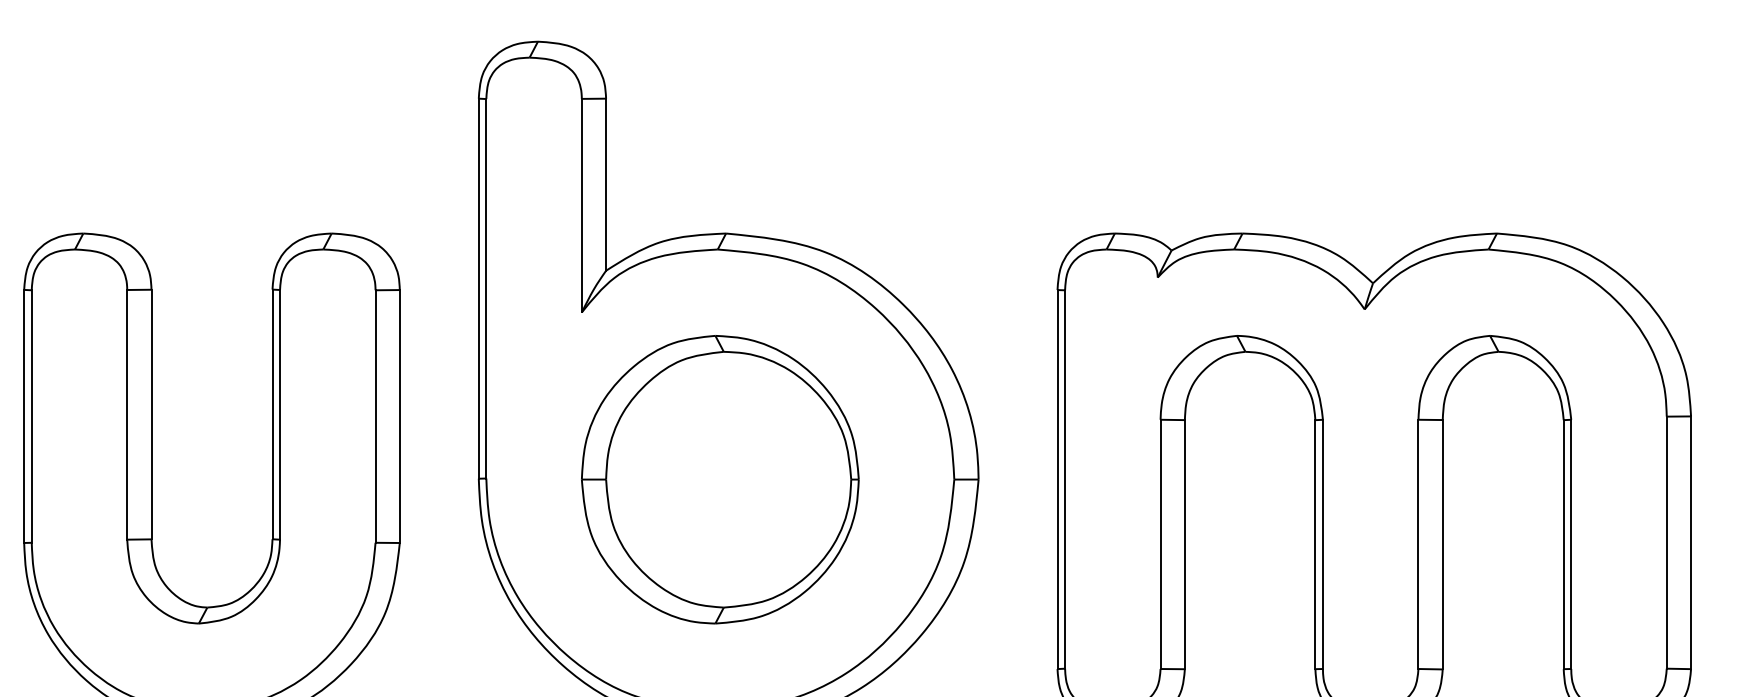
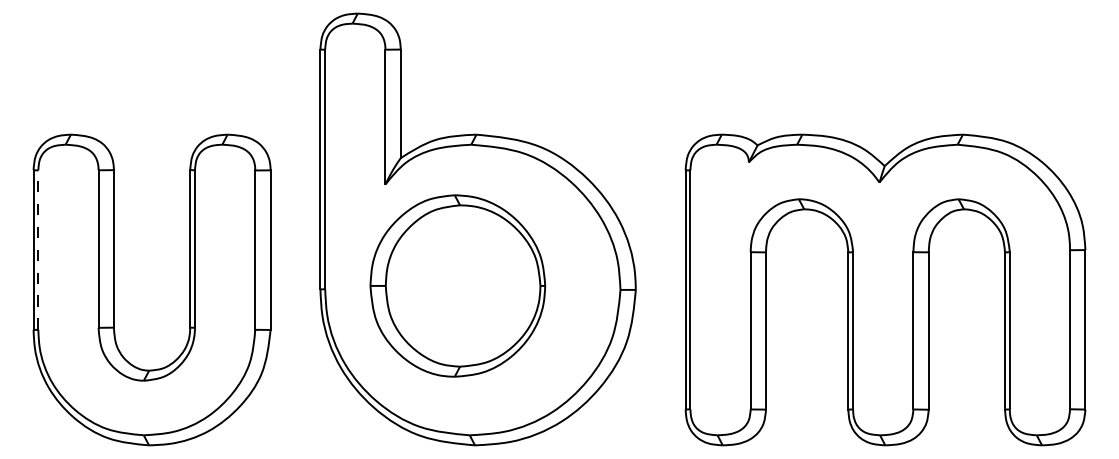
line: (31, 417) -> (38, 250), solid -> dashed
part: (719, 478) -> (457, 285), moved

